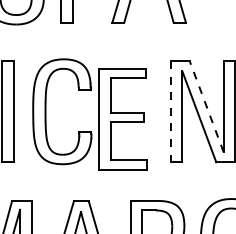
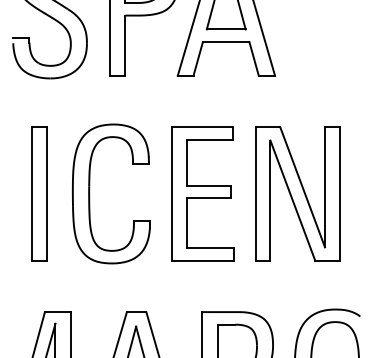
line: (206, 106) -> (302, 186), dashed -> solid
line: (171, 111) -> (255, 193), dashed -> solid
part: (122, 118) -> (202, 193), moved

